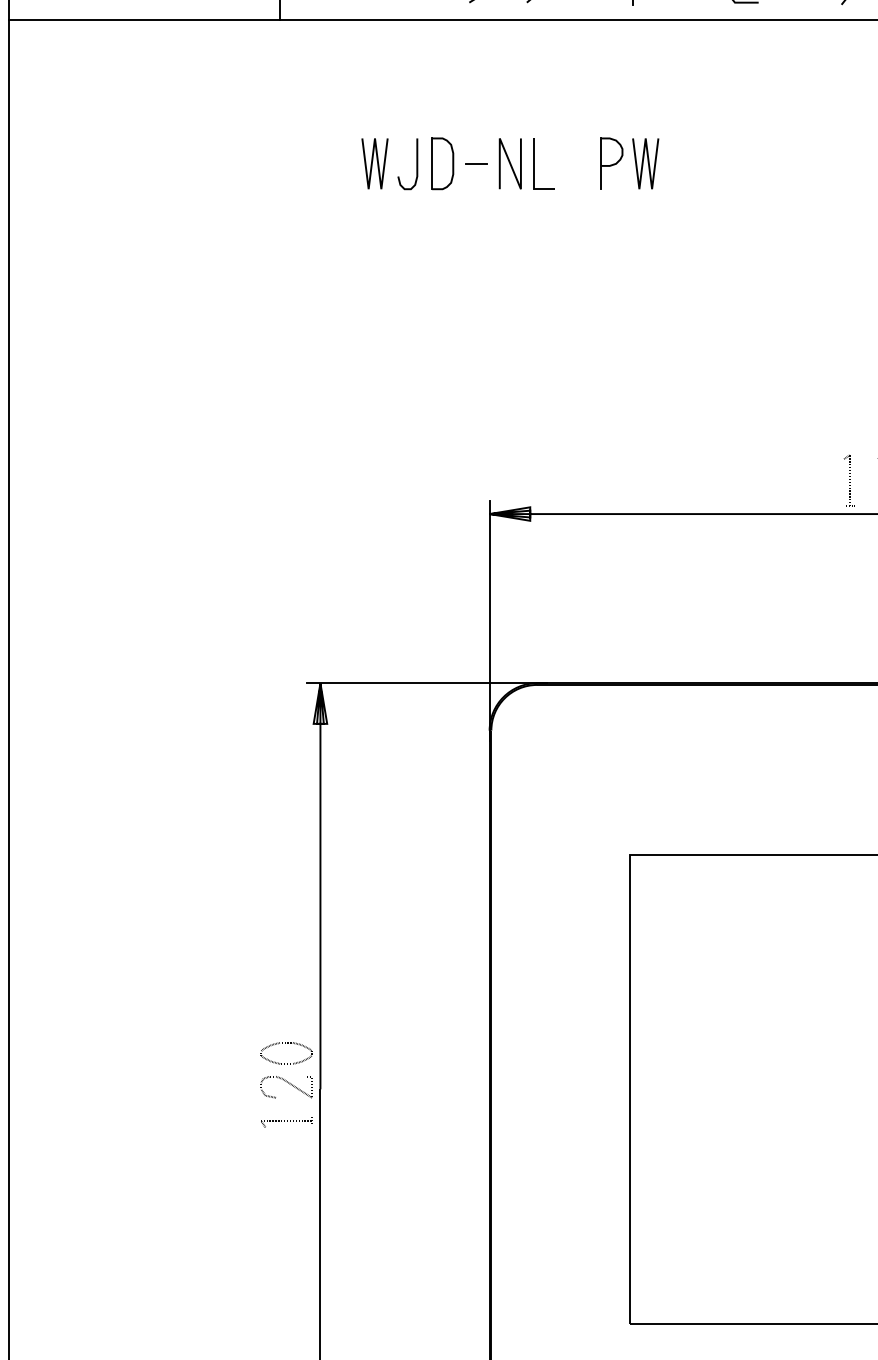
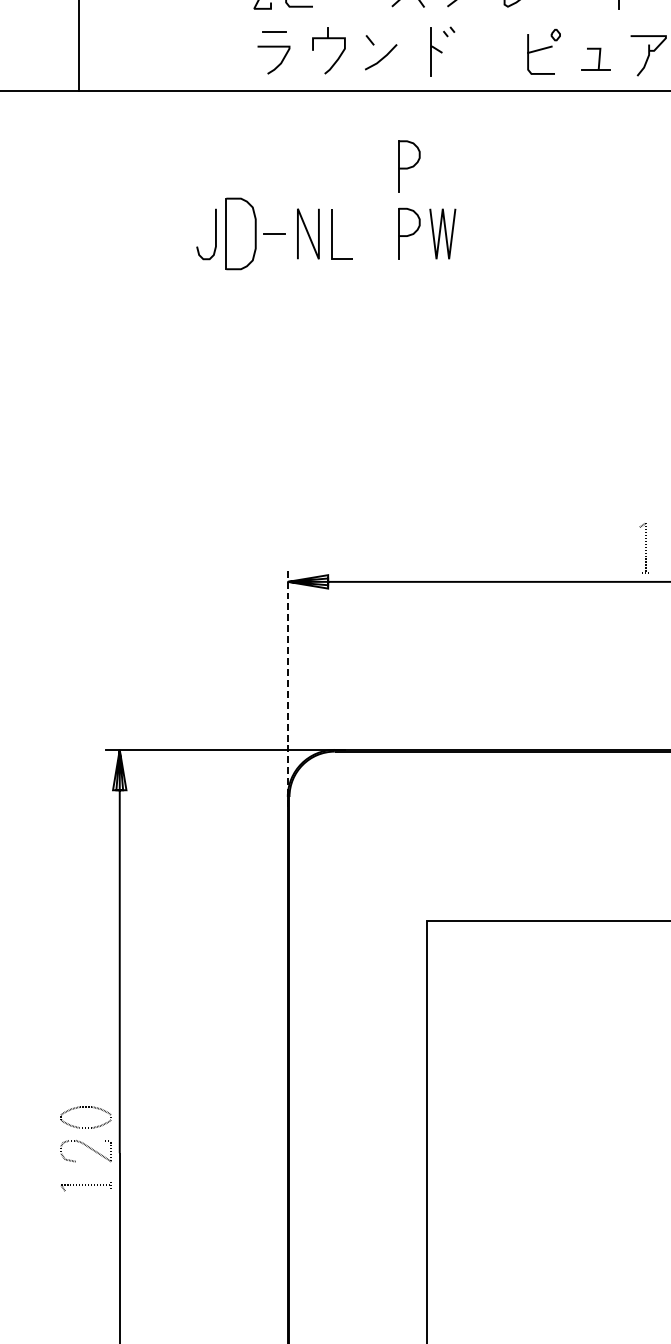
part: (611, 95) -> (408, 166), added
line: (372, 163) -> (171, 233), removed
part: (442, 163) -> (240, 233), size x1.4
line: (489, 620) -> (287, 687), solid -> dashed

